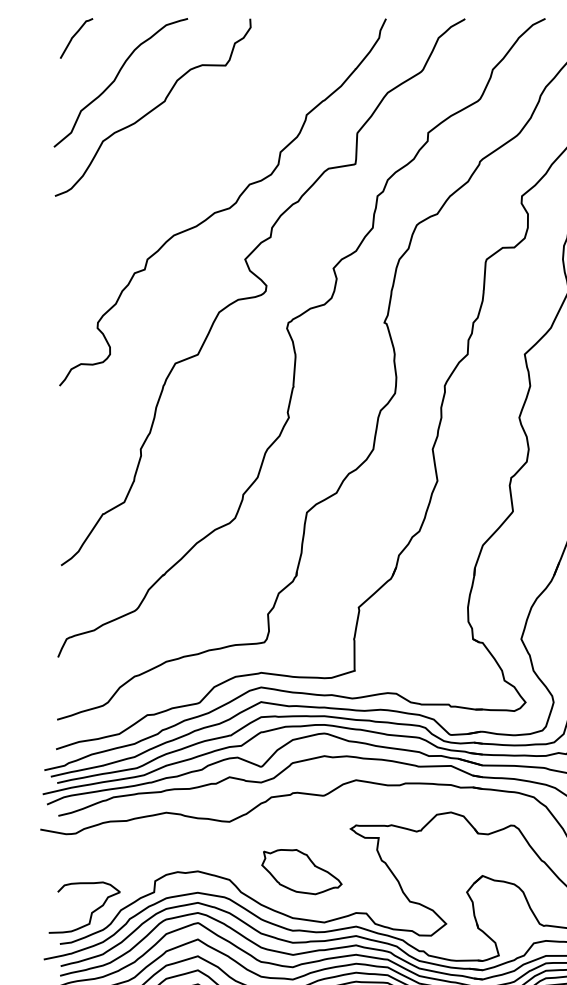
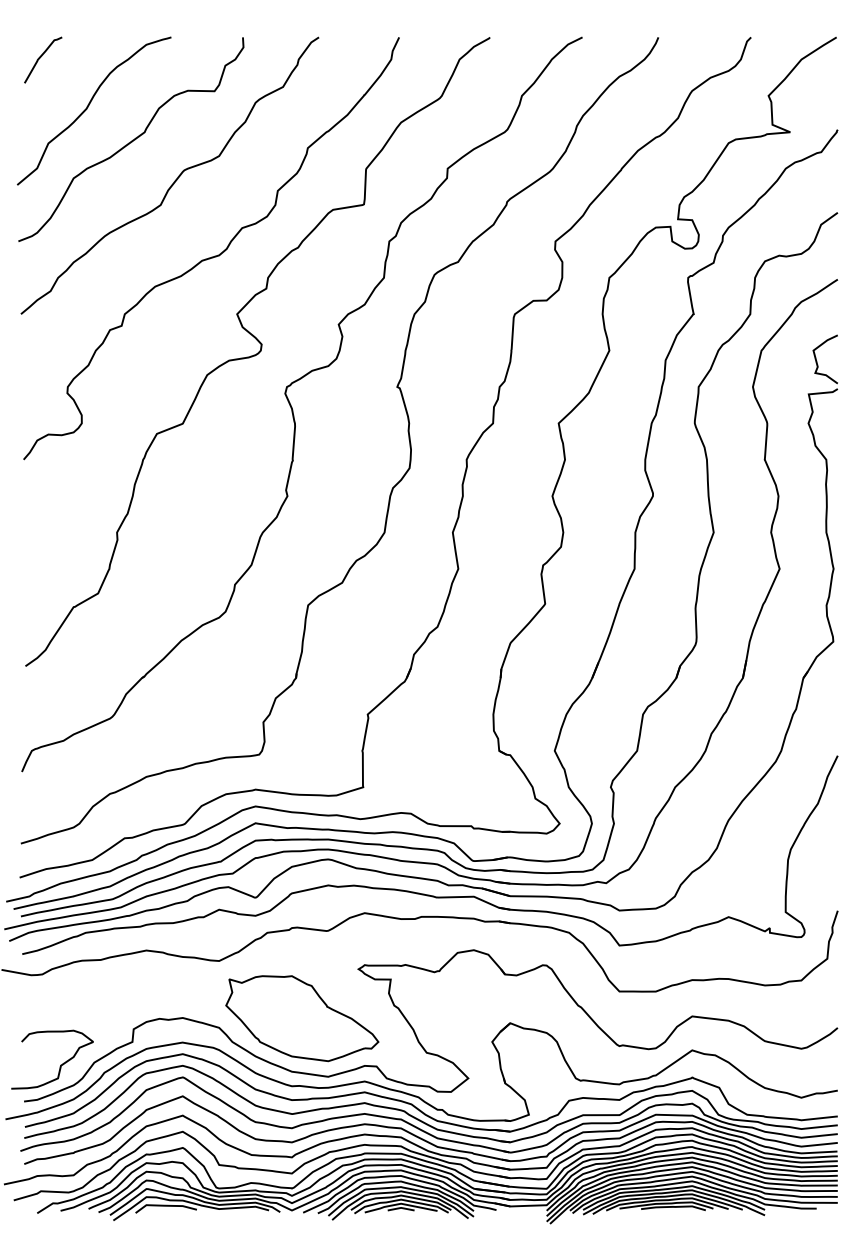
curve: (190, 143) -> (174, 180), added
part: (302, 871) -> (302, 1018), size x1.67

